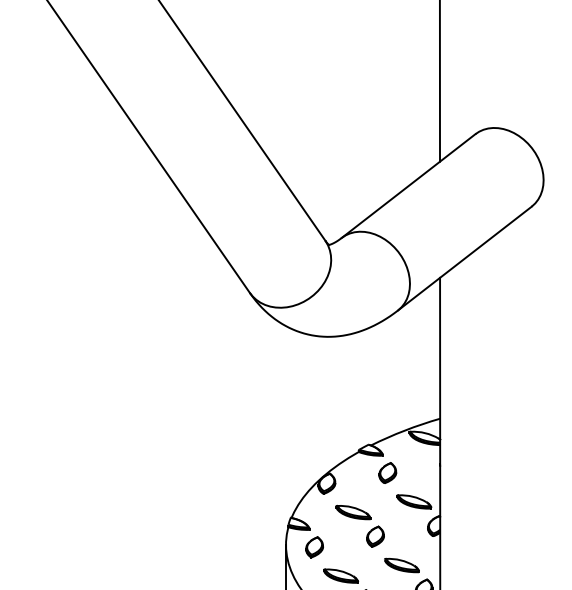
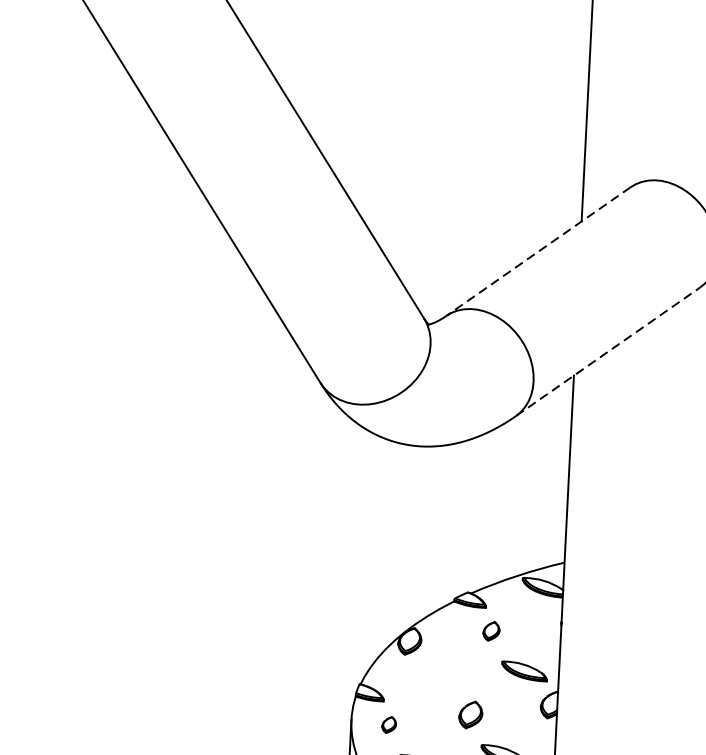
line: (408, 186) -> (538, 252), solid -> dashed
line: (464, 258) -> (607, 351), solid -> dashed
part: (387, 472) -> (491, 630), size x0.7
part: (353, 512) -> (443, 681), removed
part: (314, 547) -> (389, 725), size x0.6

